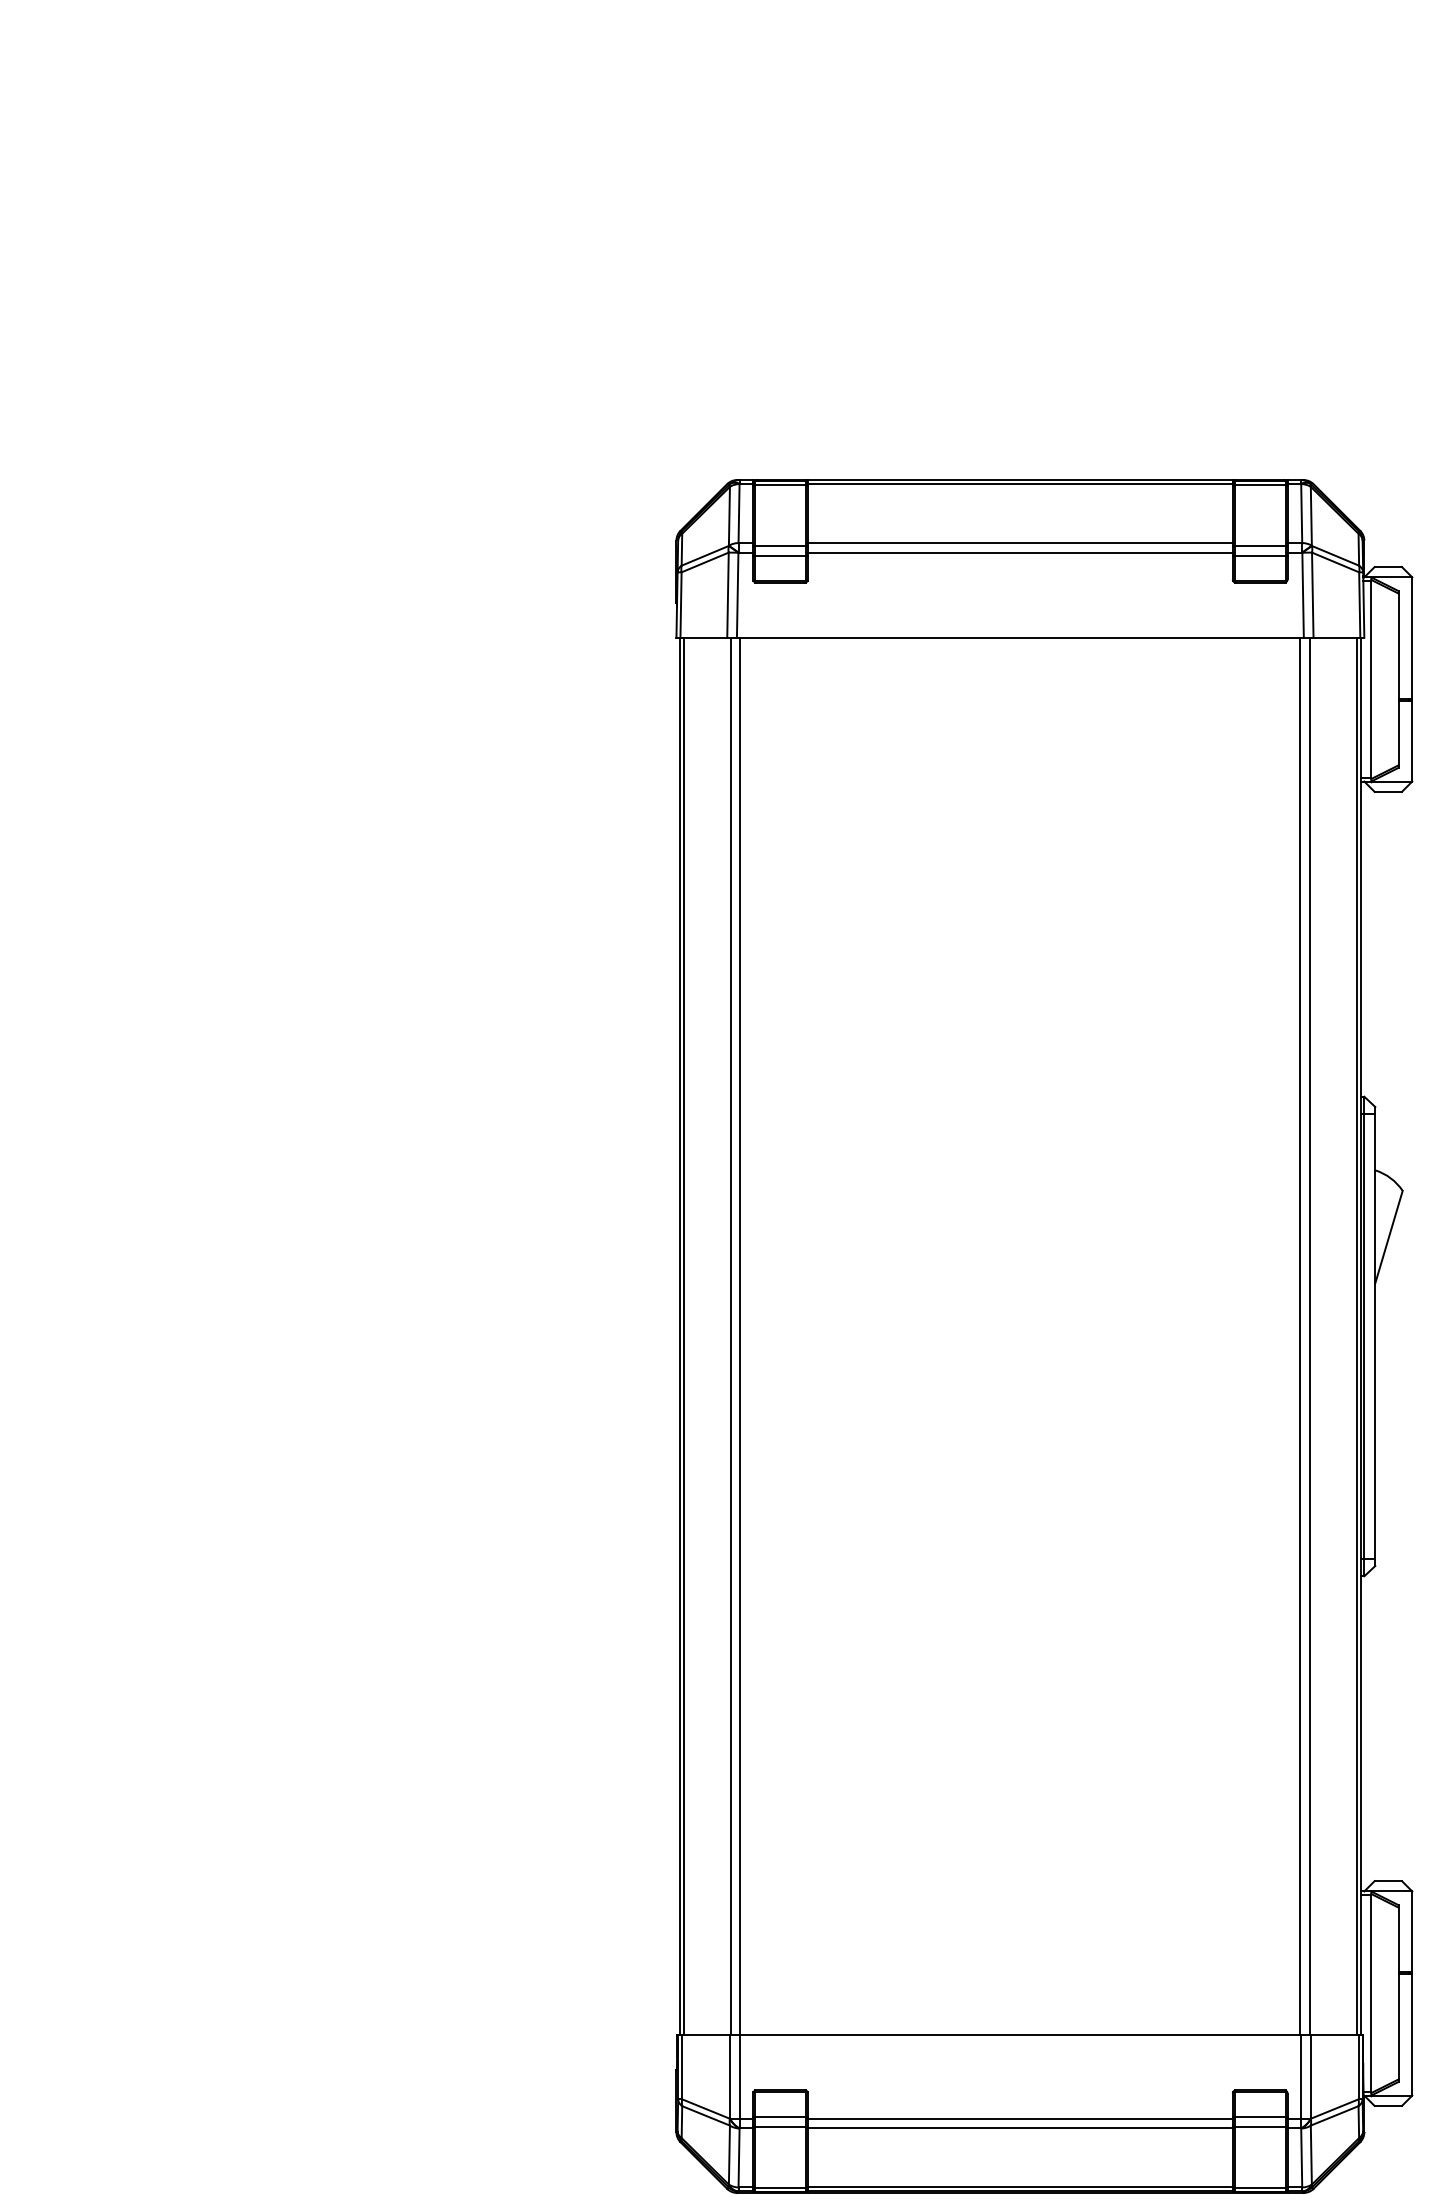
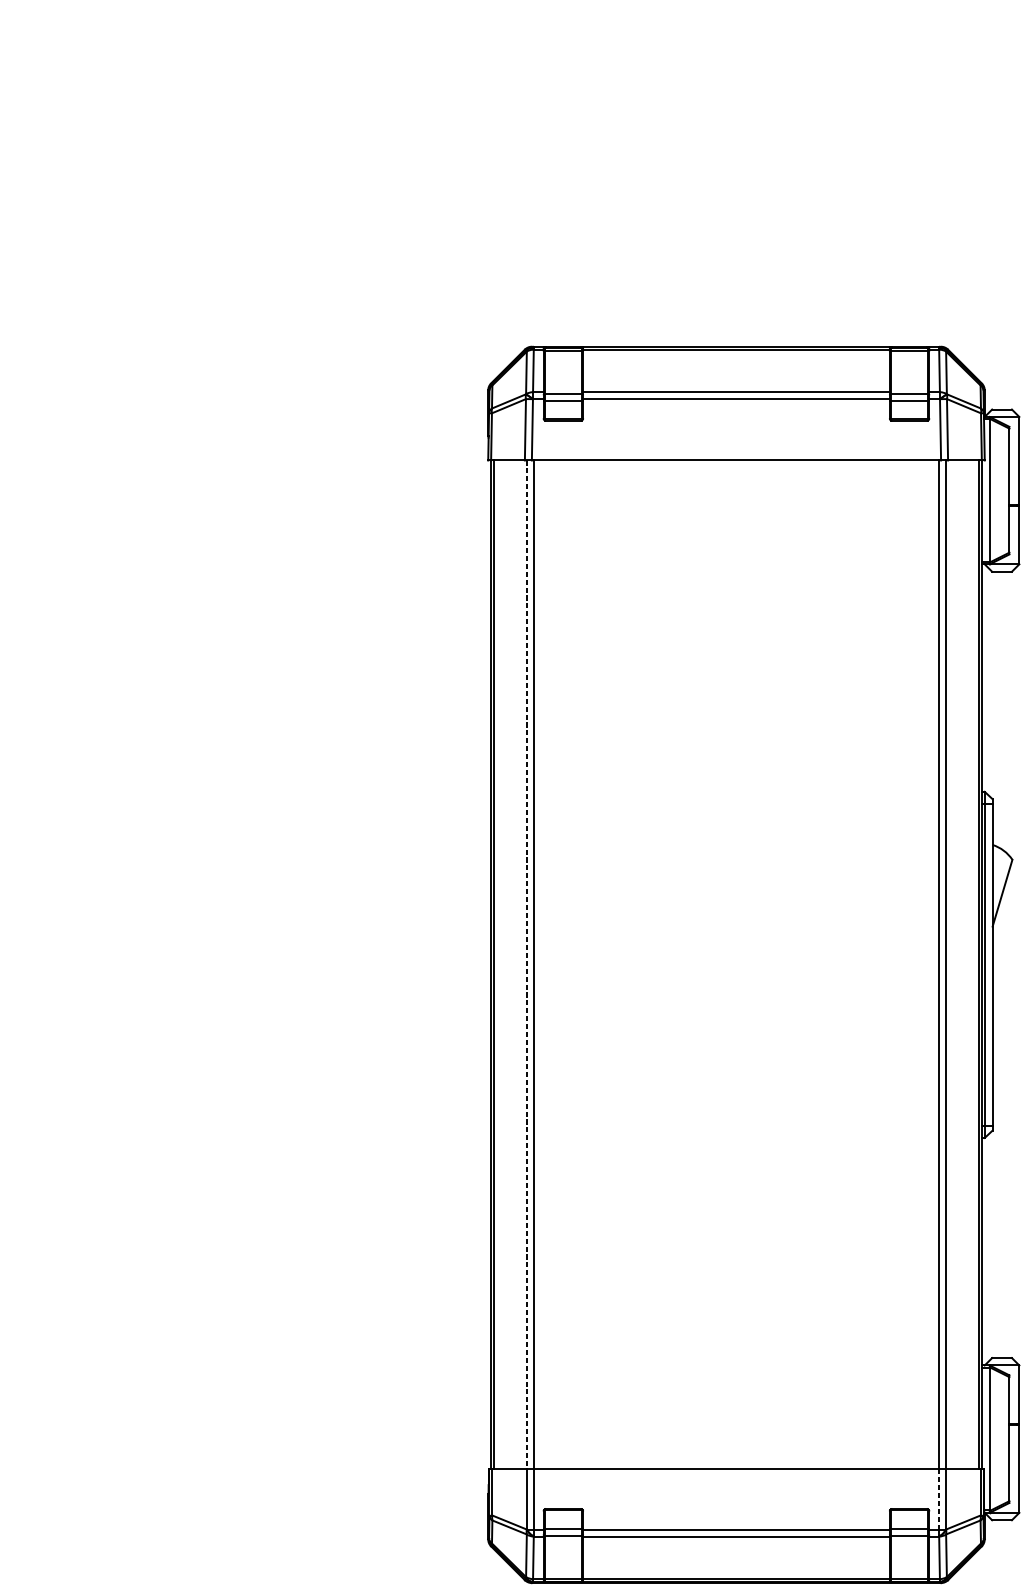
line: (730, 1336) -> (527, 964), solid -> dashed
line: (1301, 2077) -> (939, 1499), solid -> dashed

